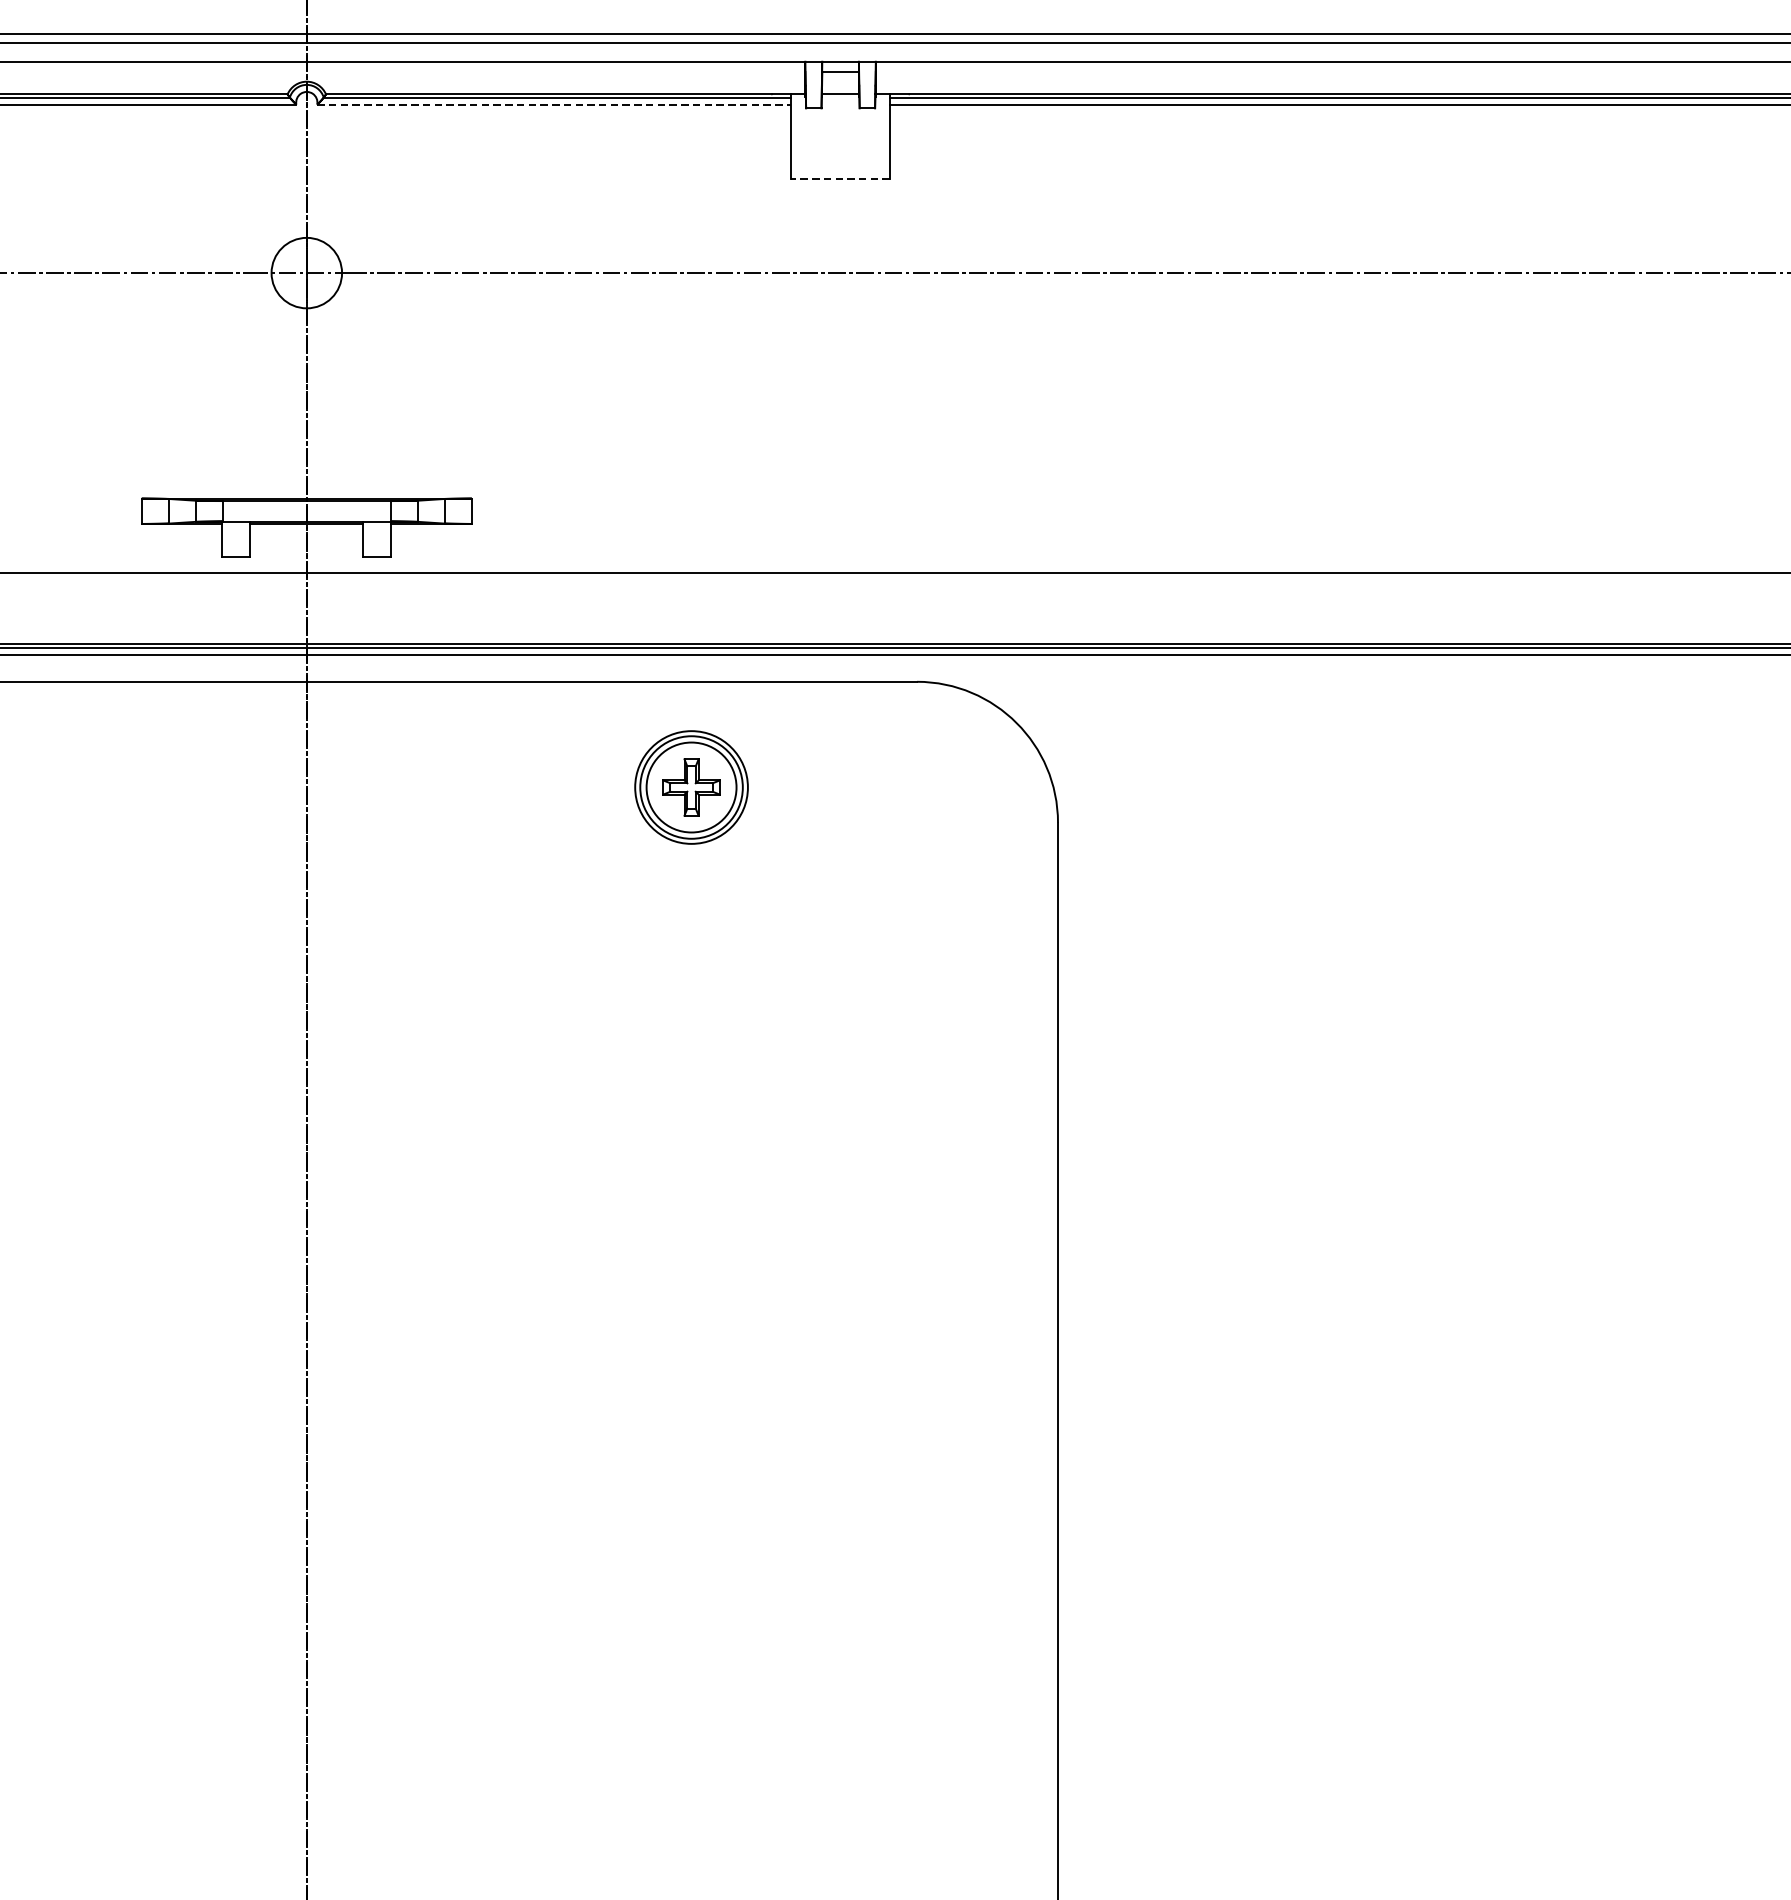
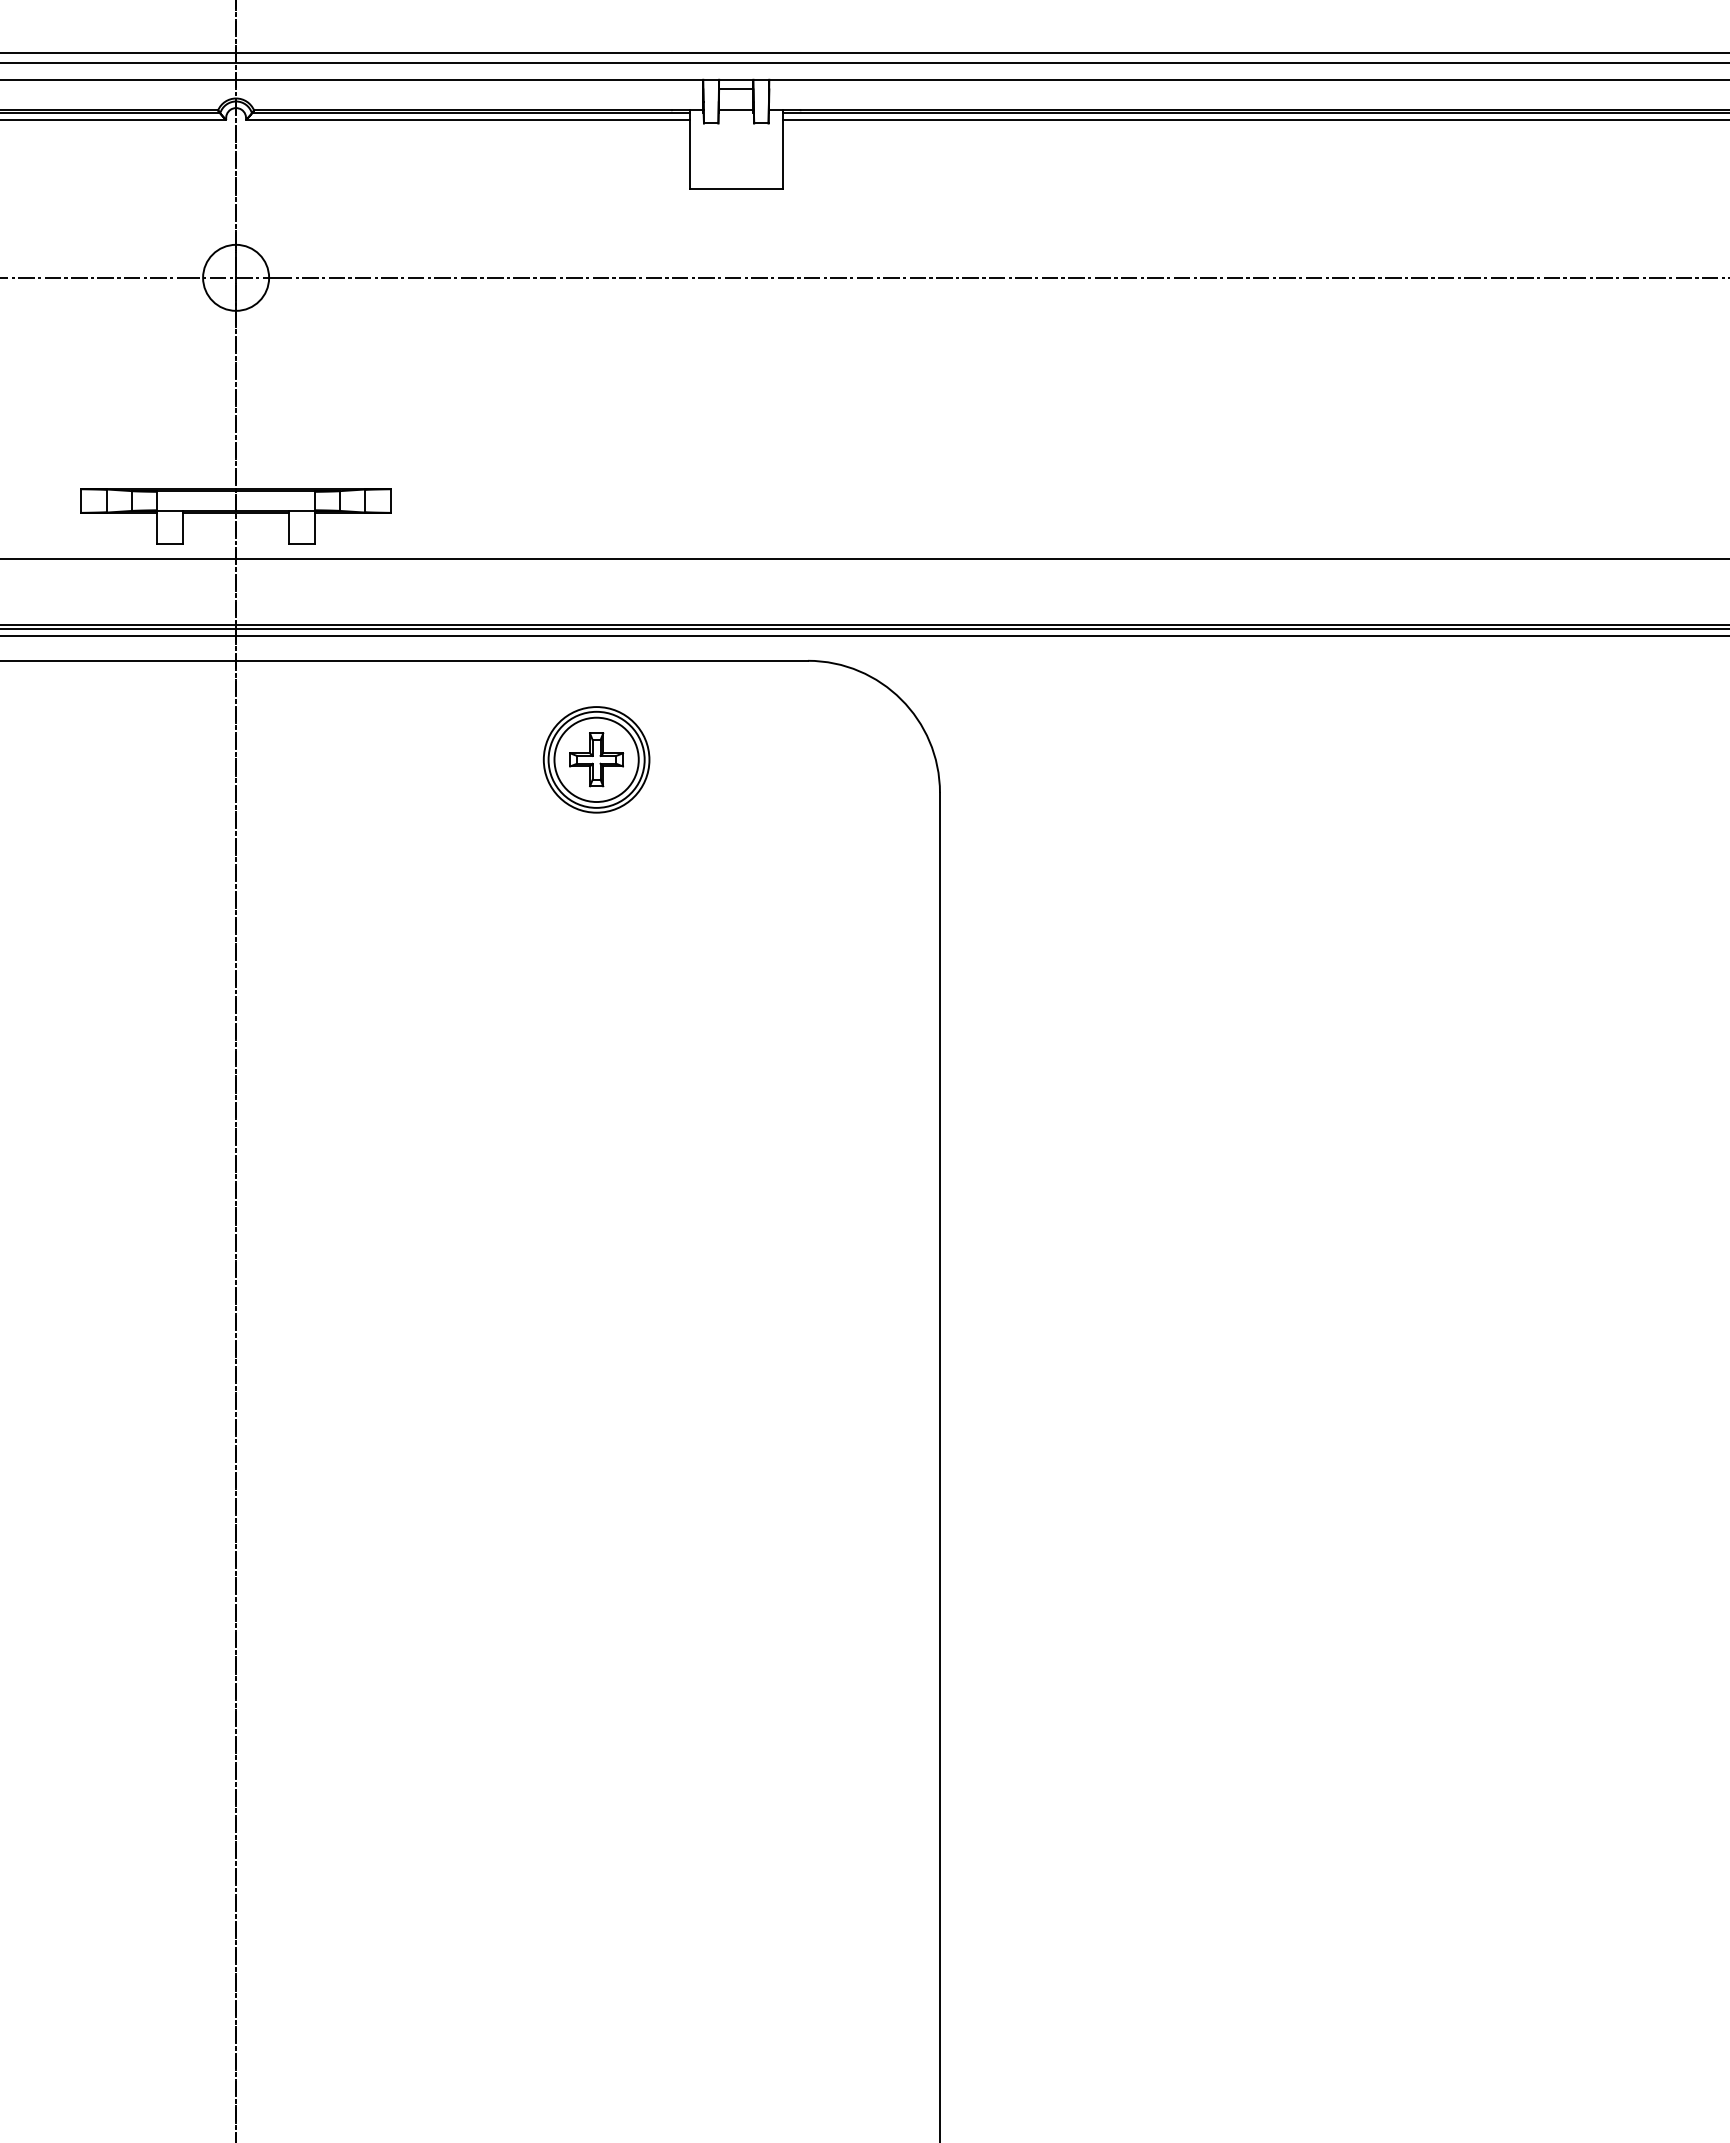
line: (554, 104) -> (468, 119), dashed -> solid
line: (839, 178) -> (735, 189), dashed -> solid

